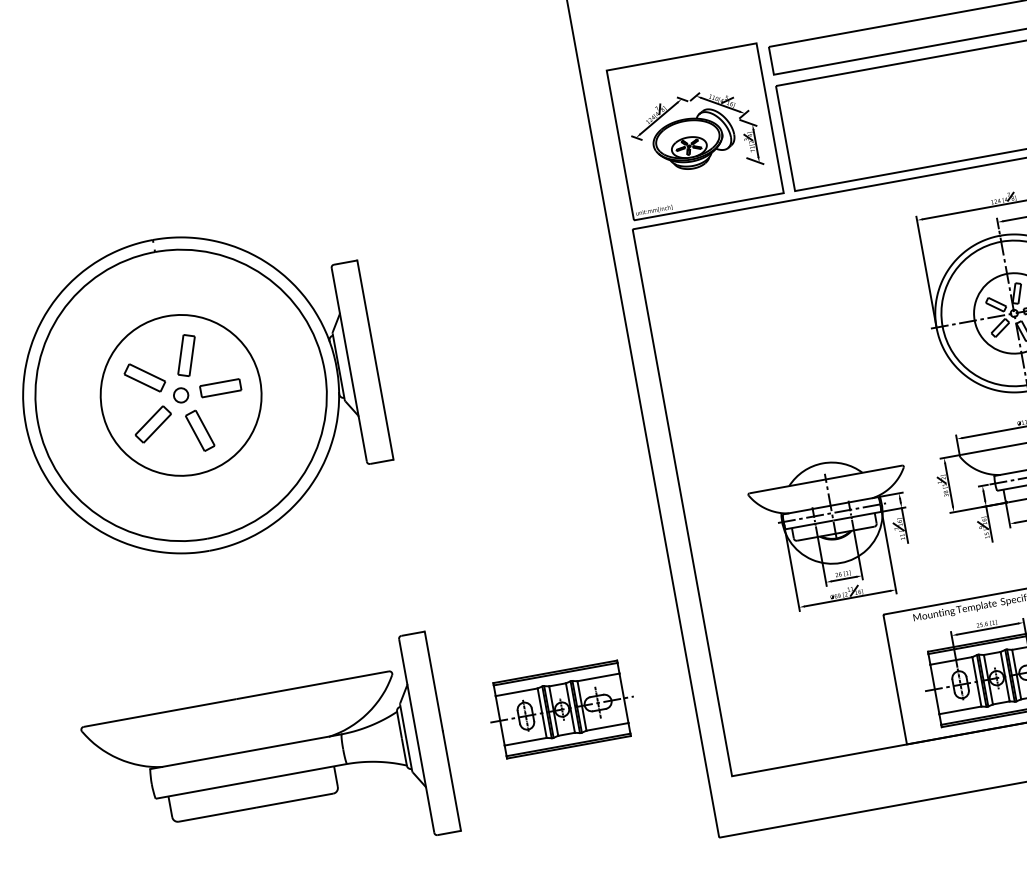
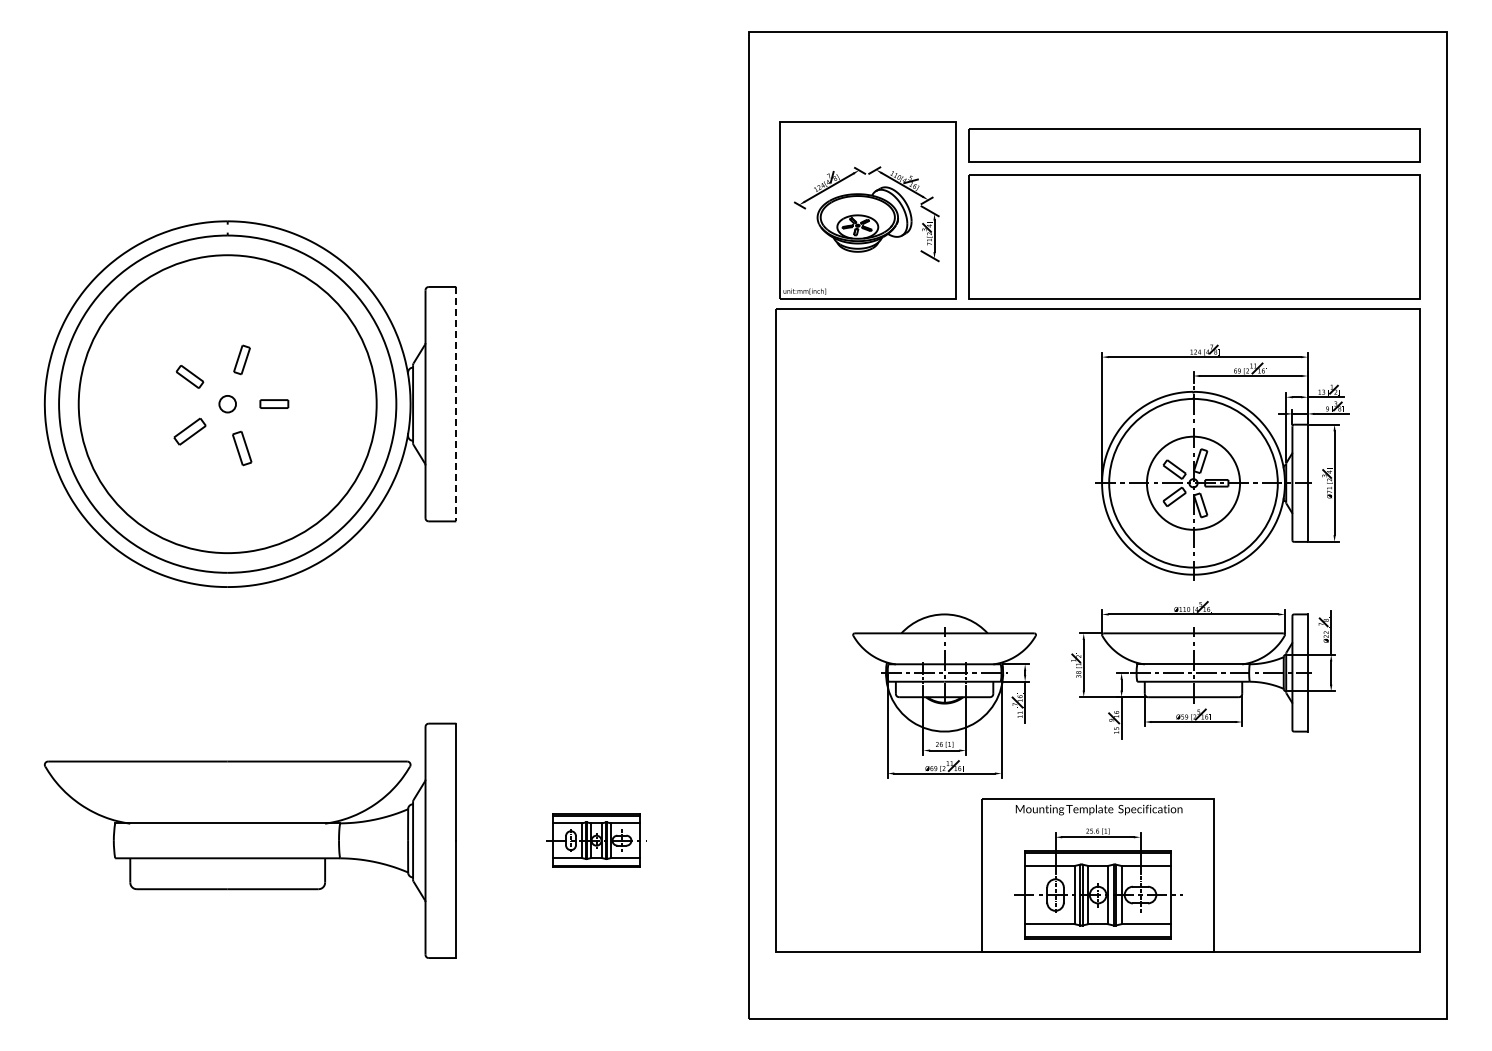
part: (185, 355) -> (241, 359), size x0.6
line: (375, 360) -> (456, 404), solid -> dashed
part: (144, 377) -> (189, 376), size x0.6
part: (220, 387) -> (274, 403), size x0.6
circle: (181, 395) -> (227, 404), size x1.6
part: (152, 424) -> (189, 431), size x0.7
part: (200, 430) -> (242, 448), size x0.7
part: (562, 709) -> (596, 840), size x0.6

